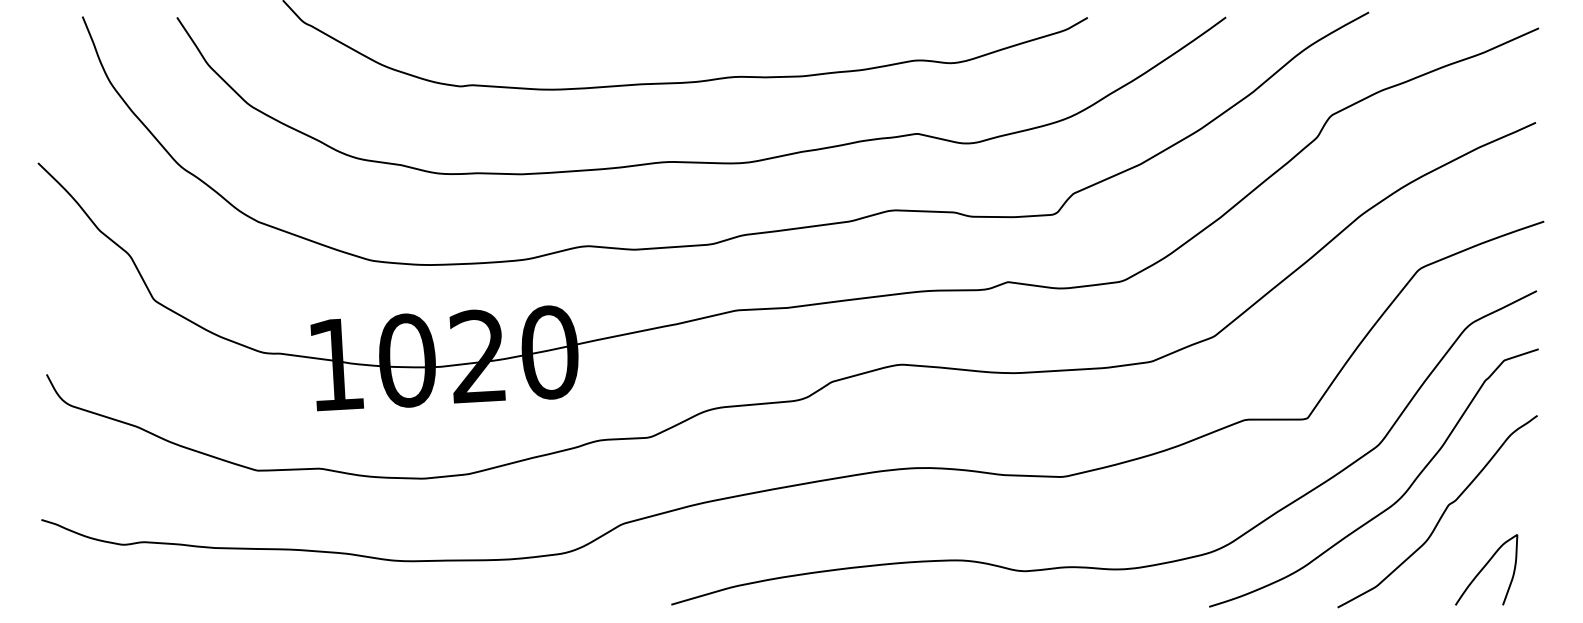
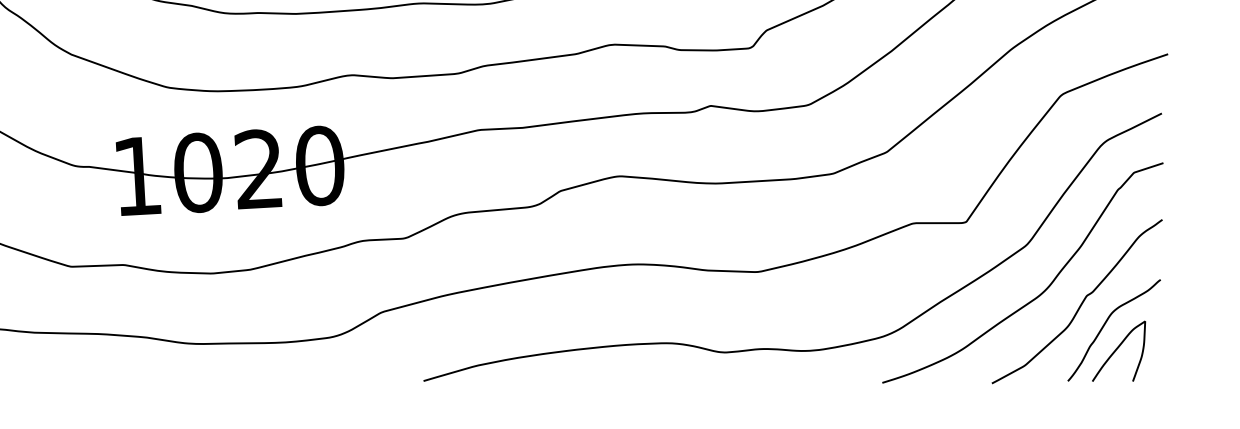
curve: (1471, 537) -> (1106, 323), added

